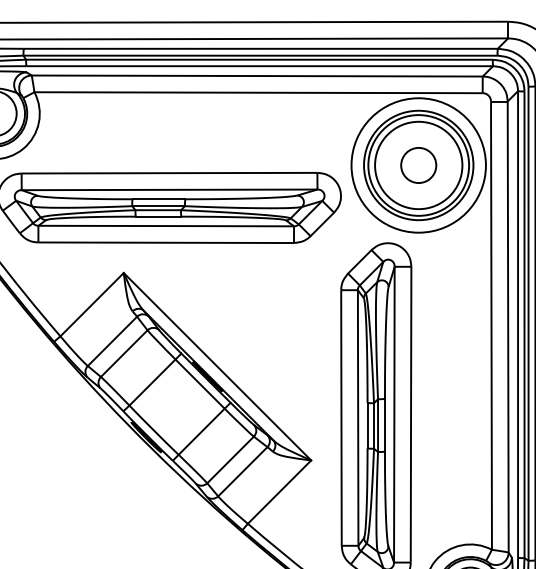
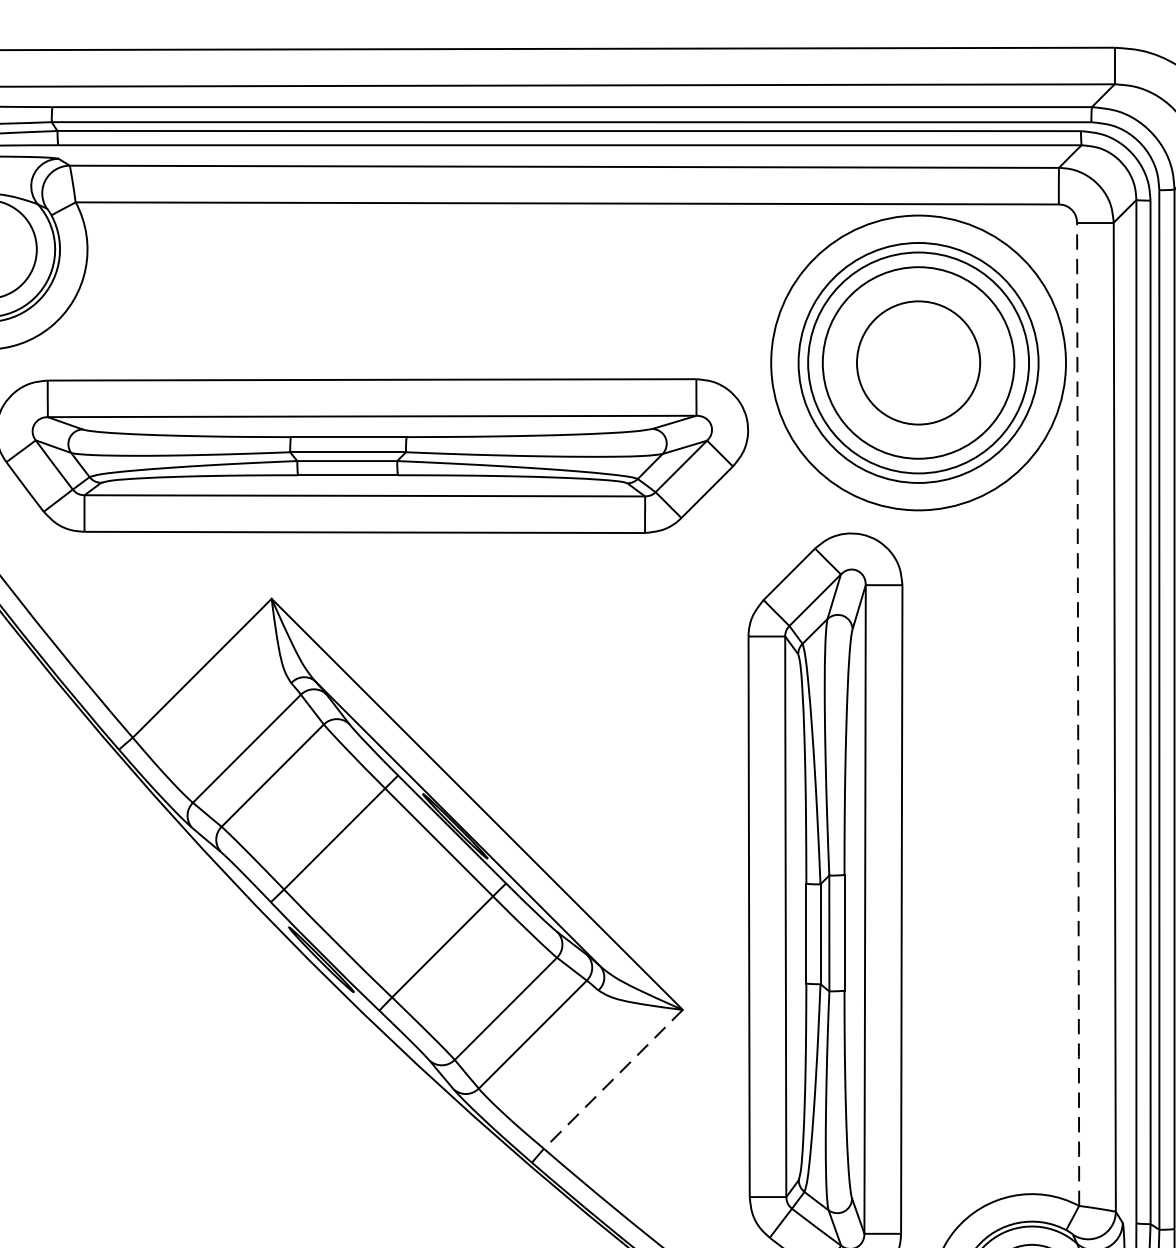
circle: (418, 165) -> (918, 363), size x1.6
line: (491, 326) -> (1078, 716), solid -> dashed
line: (279, 492) -> (613, 1080), solid -> dashed

